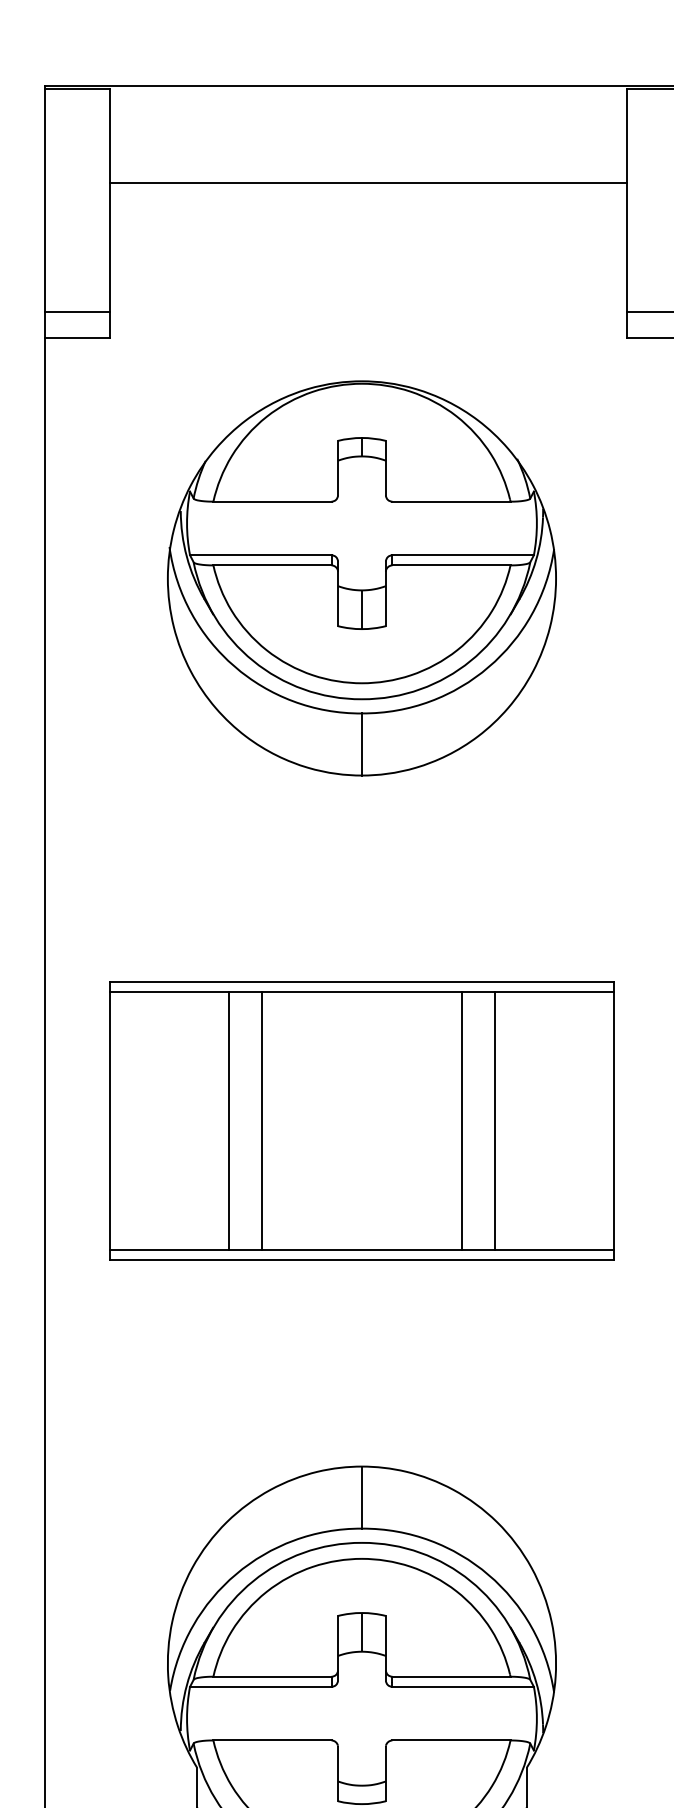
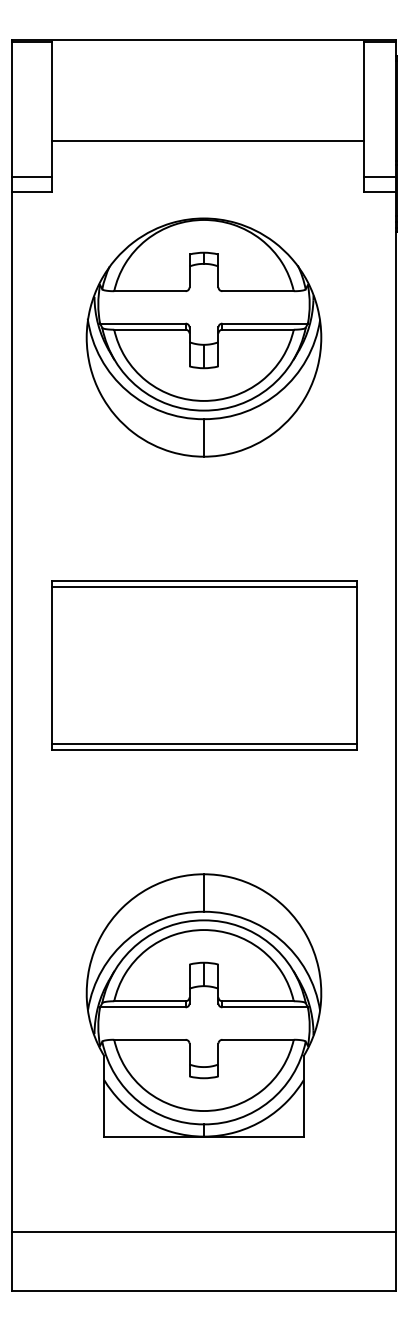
line: (367, 182) -> (207, 140), moved
line: (228, 1121) -> (123, 665), removed
line: (261, 1121) -> (143, 665), removed
line: (462, 1121) -> (264, 665), removed
line: (495, 1121) -> (284, 665), removed

